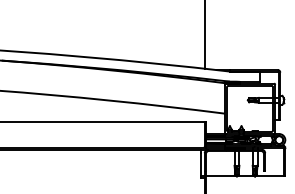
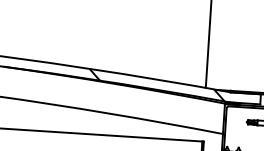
hatch: (155, 69) -> (156, 85), added

